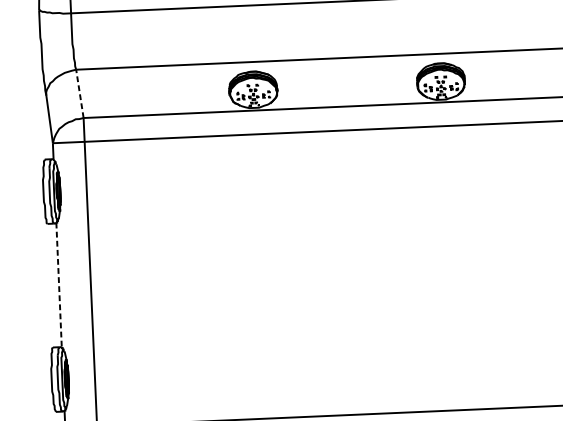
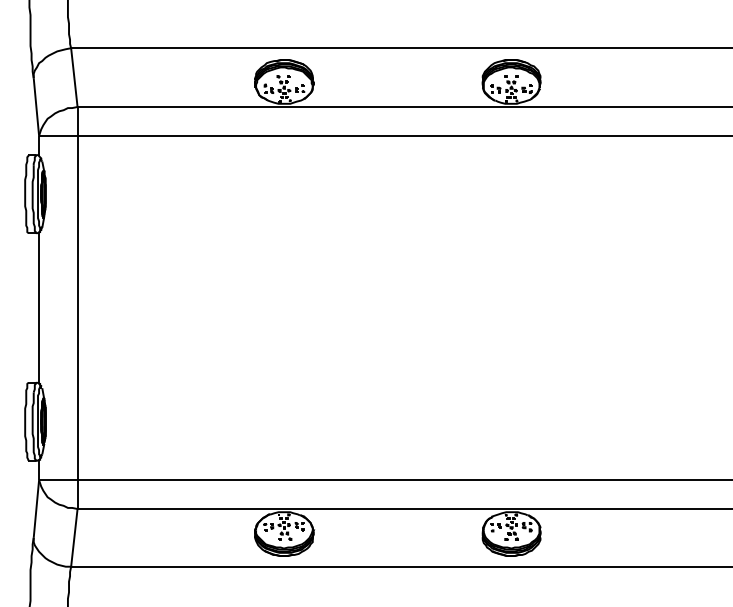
line: (80, 93) -> (74, 77), dashed -> solid
line: (59, 285) -> (39, 308), dashed -> solid

